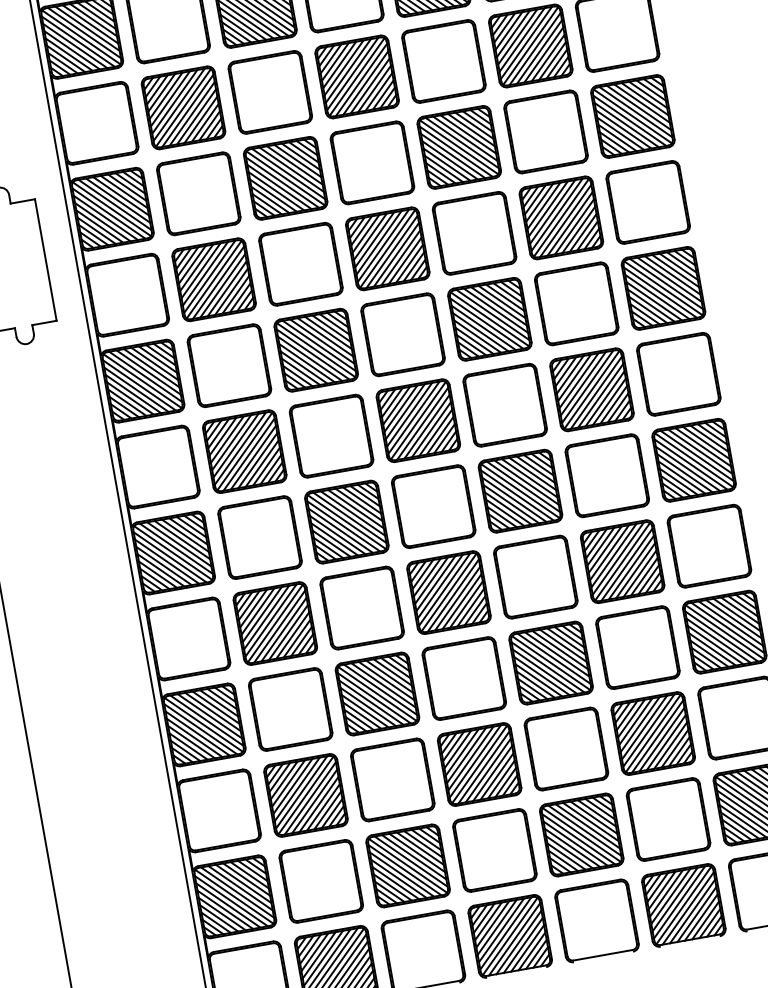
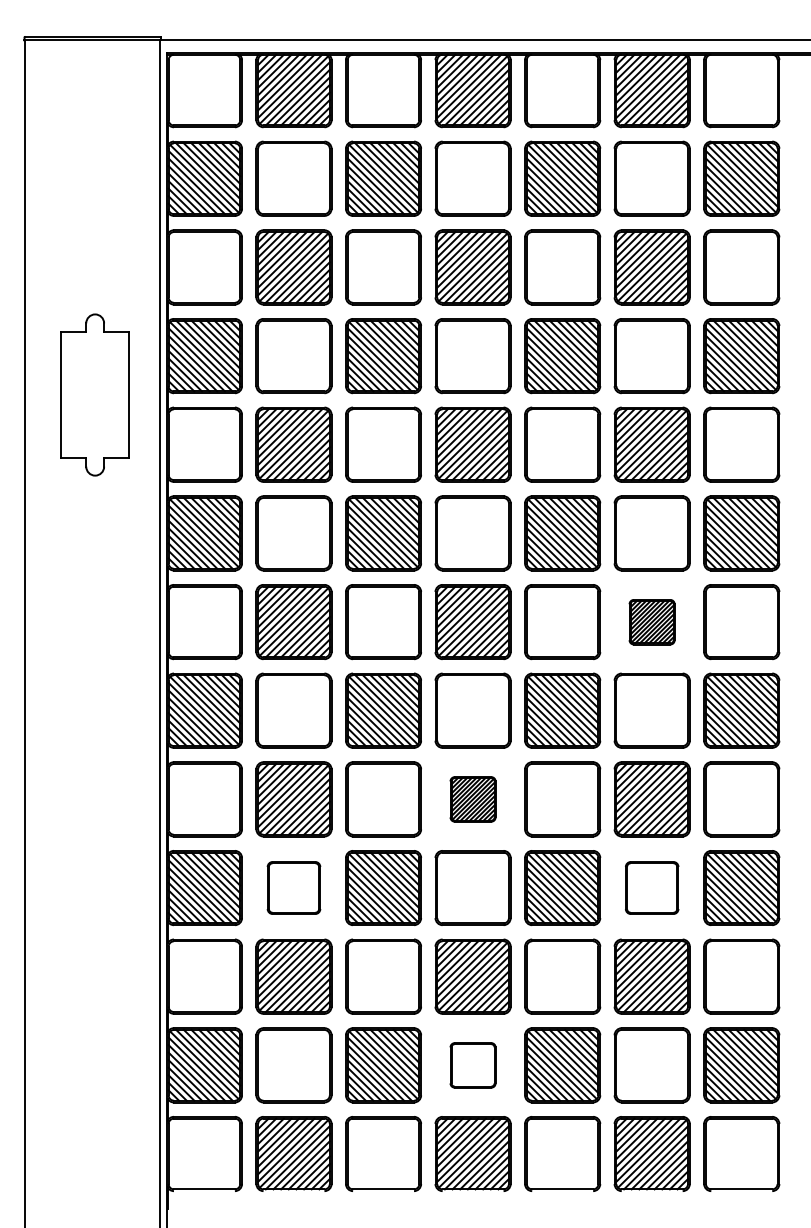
part: (591, 390) -> (651, 622), size x0.6
part: (448, 592) -> (472, 799), size x0.6
part: (637, 647) -> (651, 887), size x0.7
part: (290, 709) -> (293, 887), size x0.7
part: (494, 850) -> (472, 1065), size x0.6

